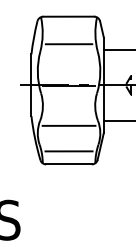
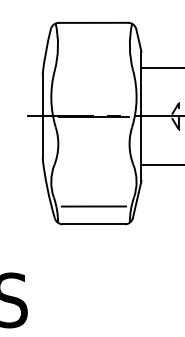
line: (68, 44) -> (93, 60), removed
line: (68, 125) -> (93, 171), removed

